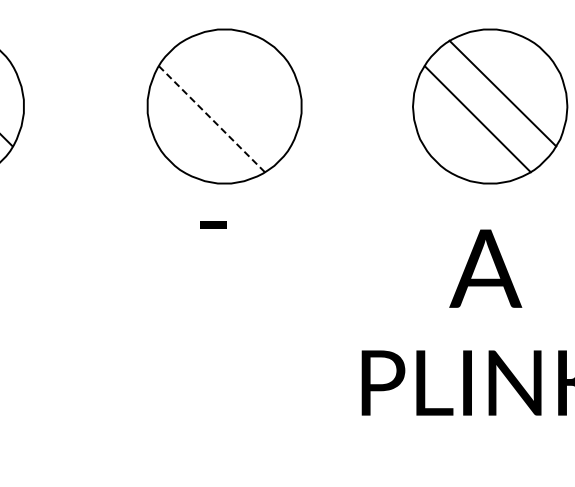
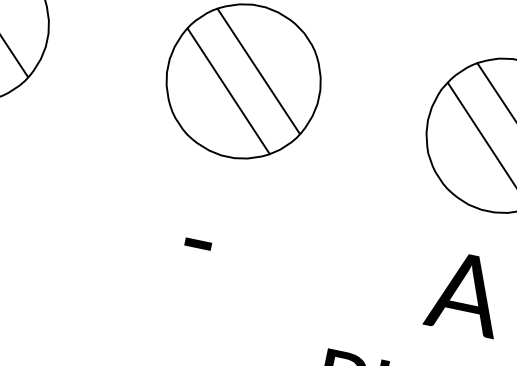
line: (237, 93) -> (258, 71), added
line: (212, 119) -> (229, 91), dashed -> solid
text: (213, 224) -> (198, 243), moved

